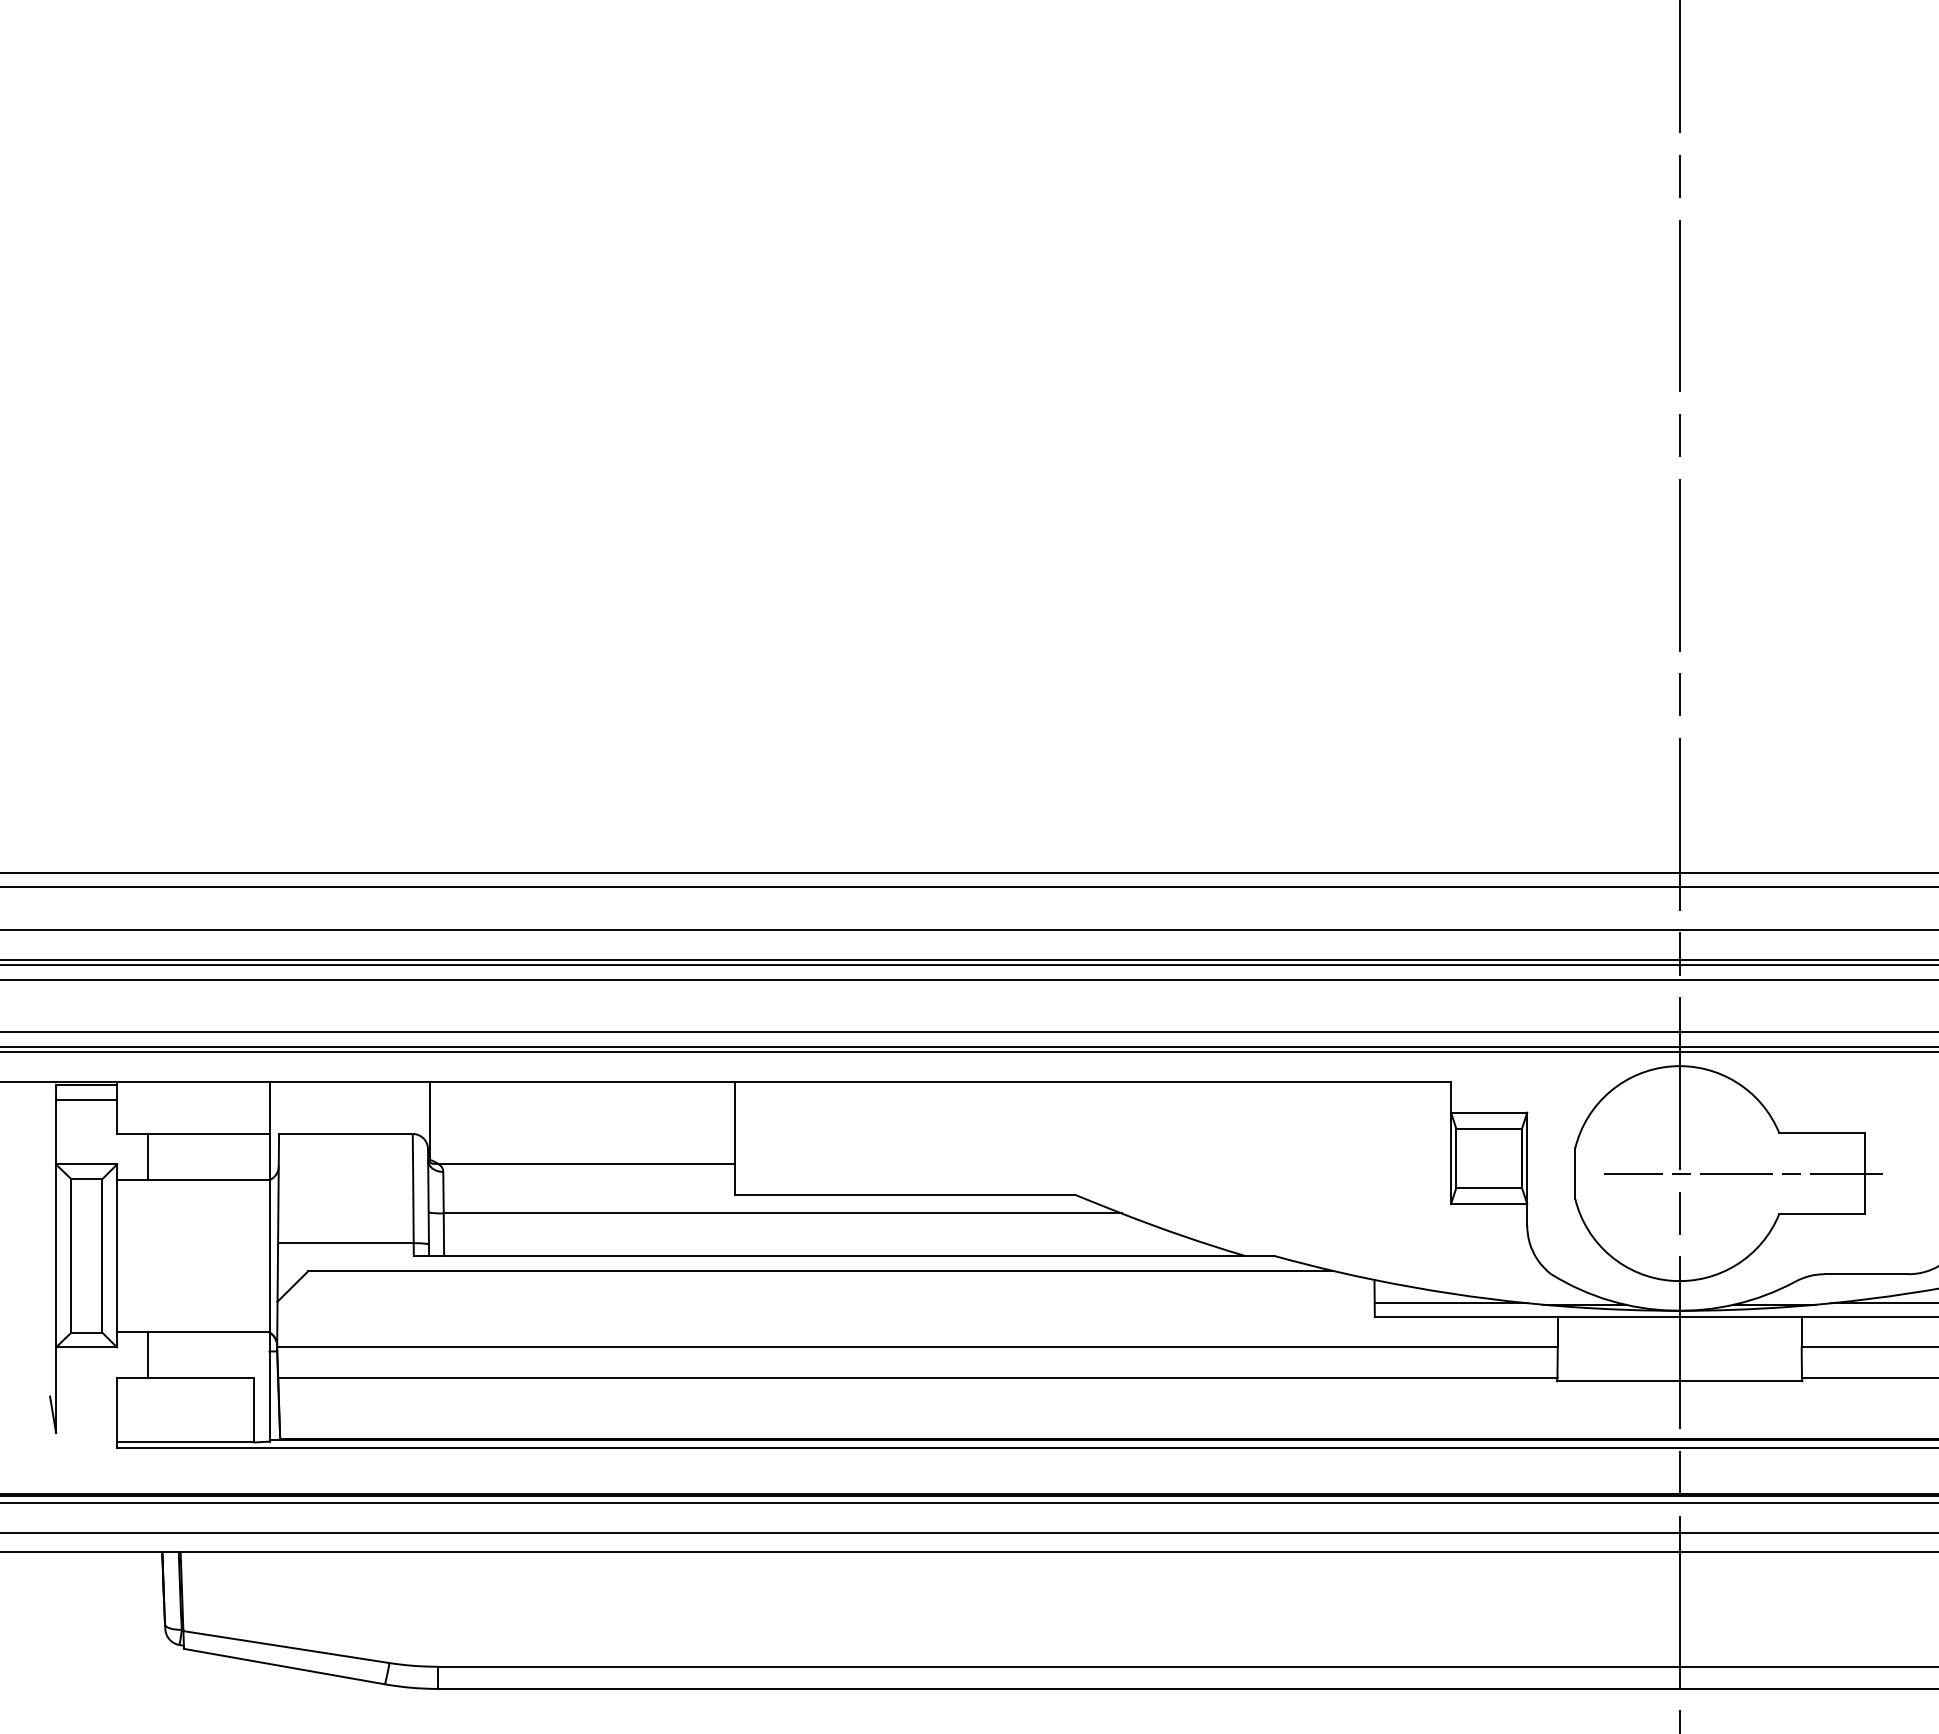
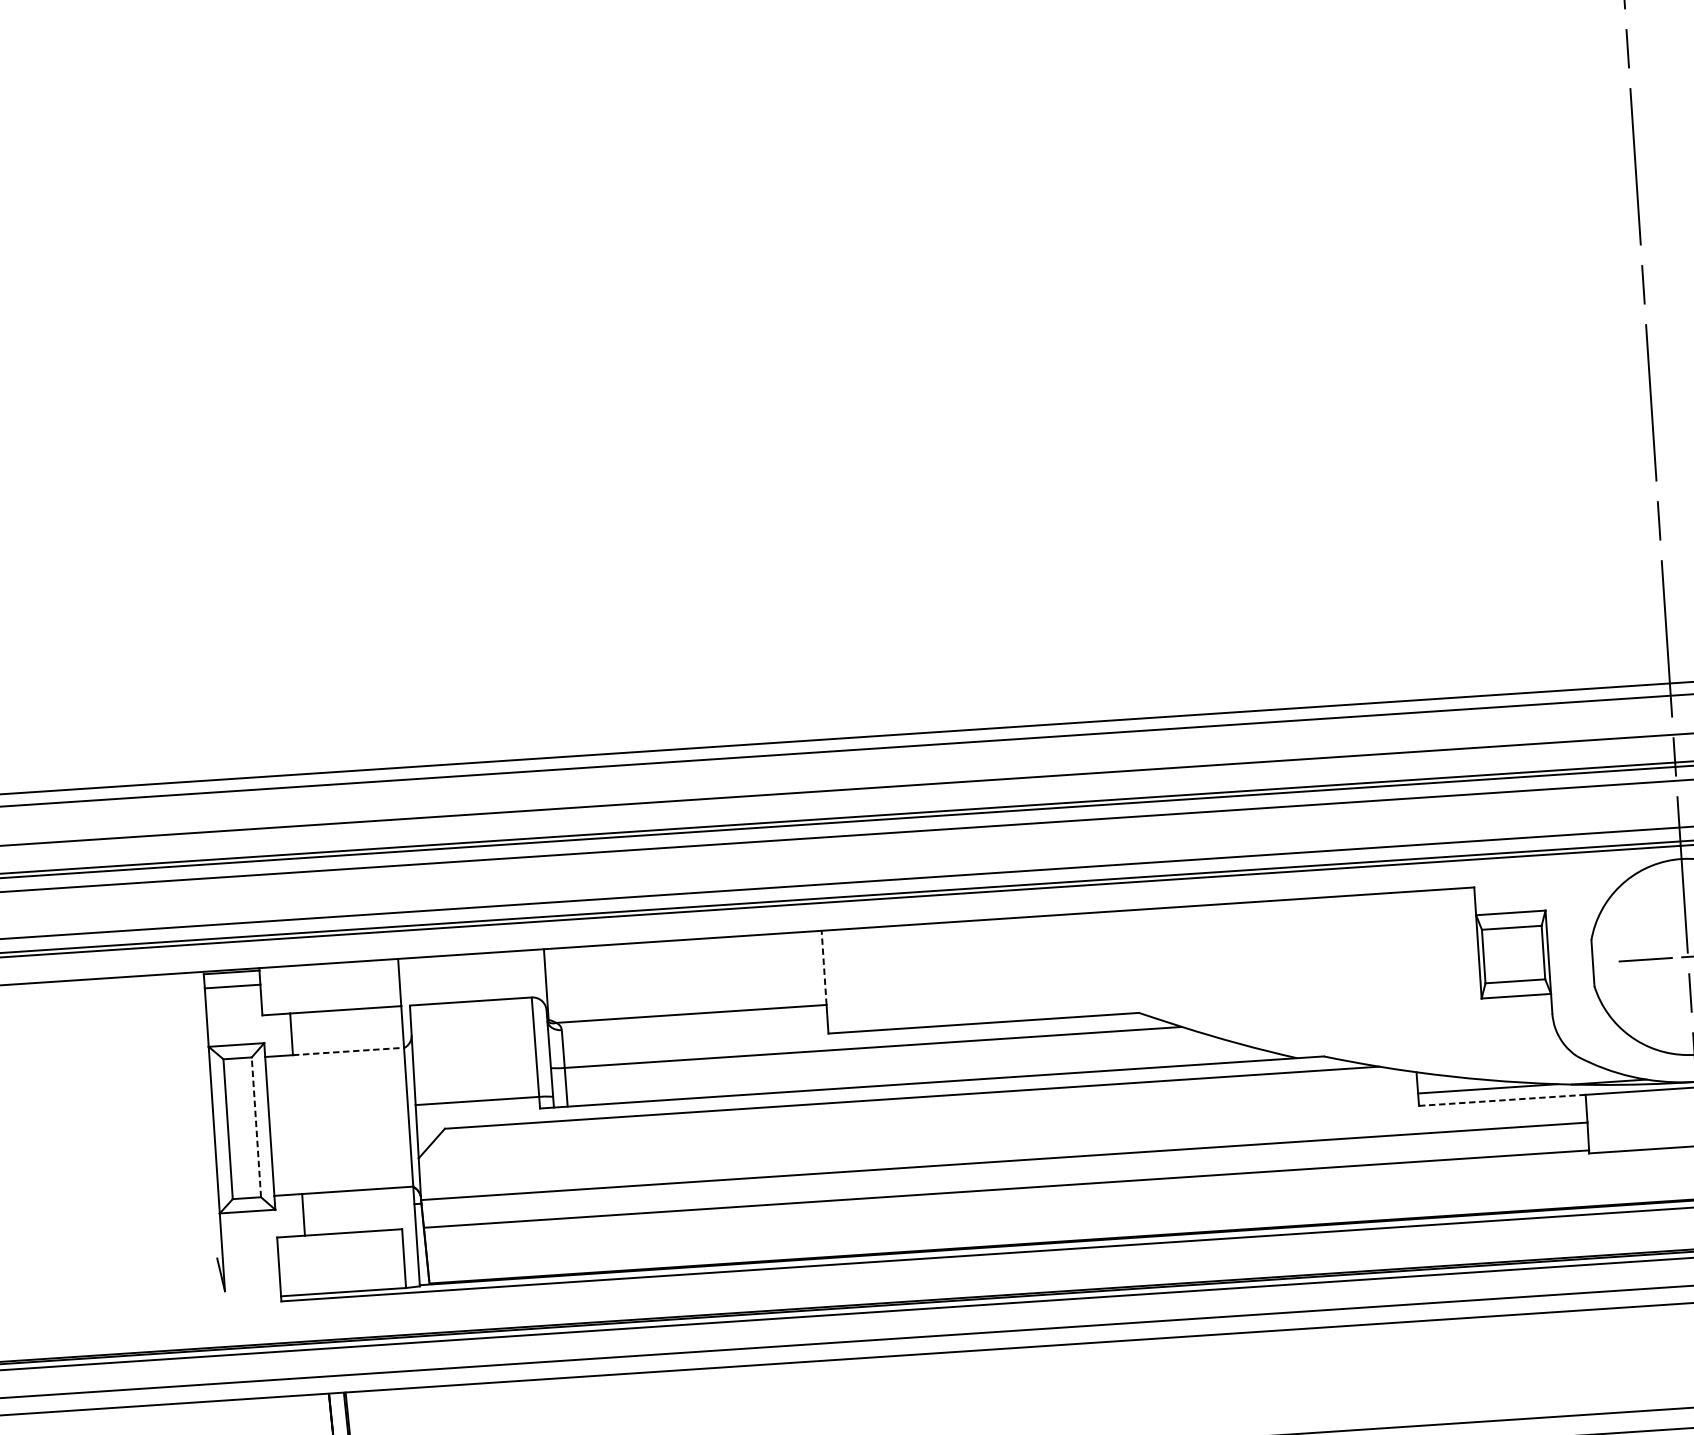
line: (734, 1122) -> (824, 967), solid -> dashed
line: (208, 1179) -> (348, 1051), solid -> dashed
line: (102, 1255) -> (256, 1126), solid -> dashed
line: (1465, 1316) -> (1501, 1100), solid -> dashed

